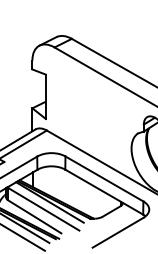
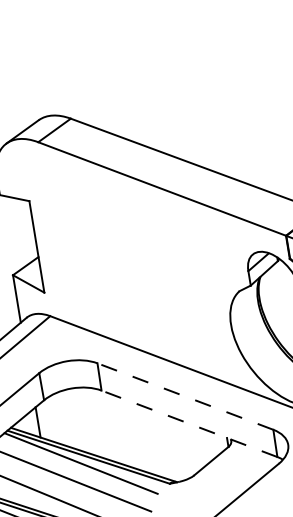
line: (104, 178) -> (185, 395), solid -> dashed
line: (104, 192) -> (190, 424), solid -> dashed

